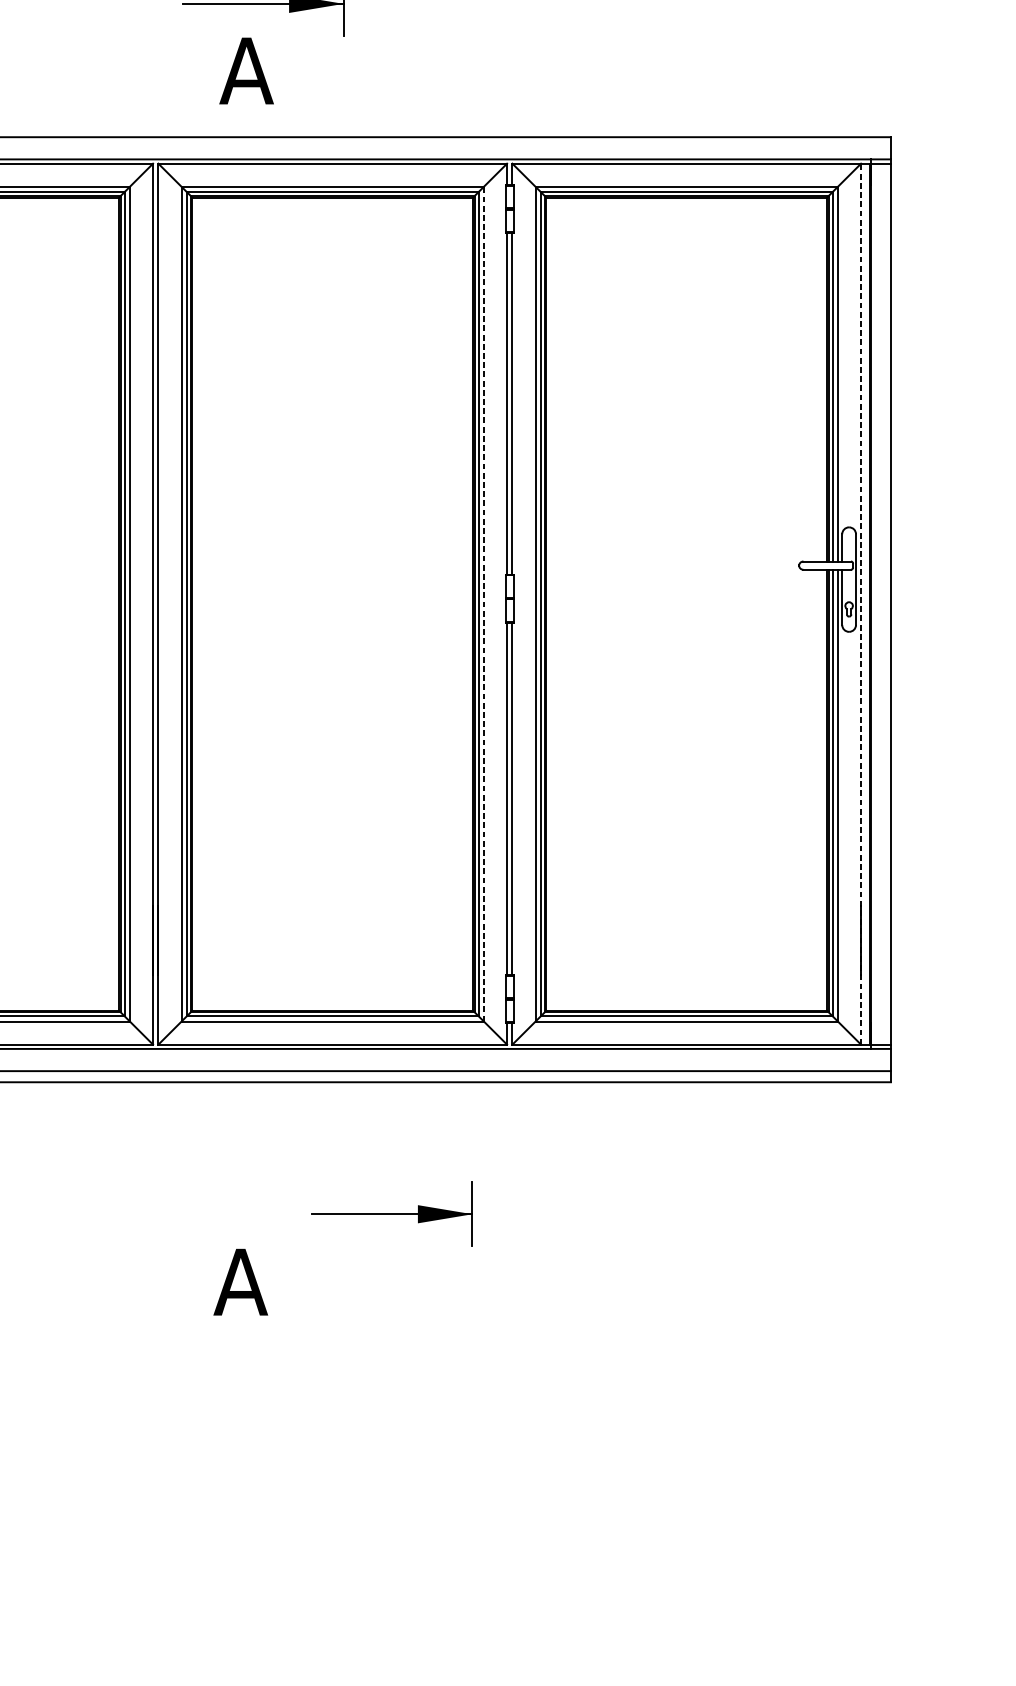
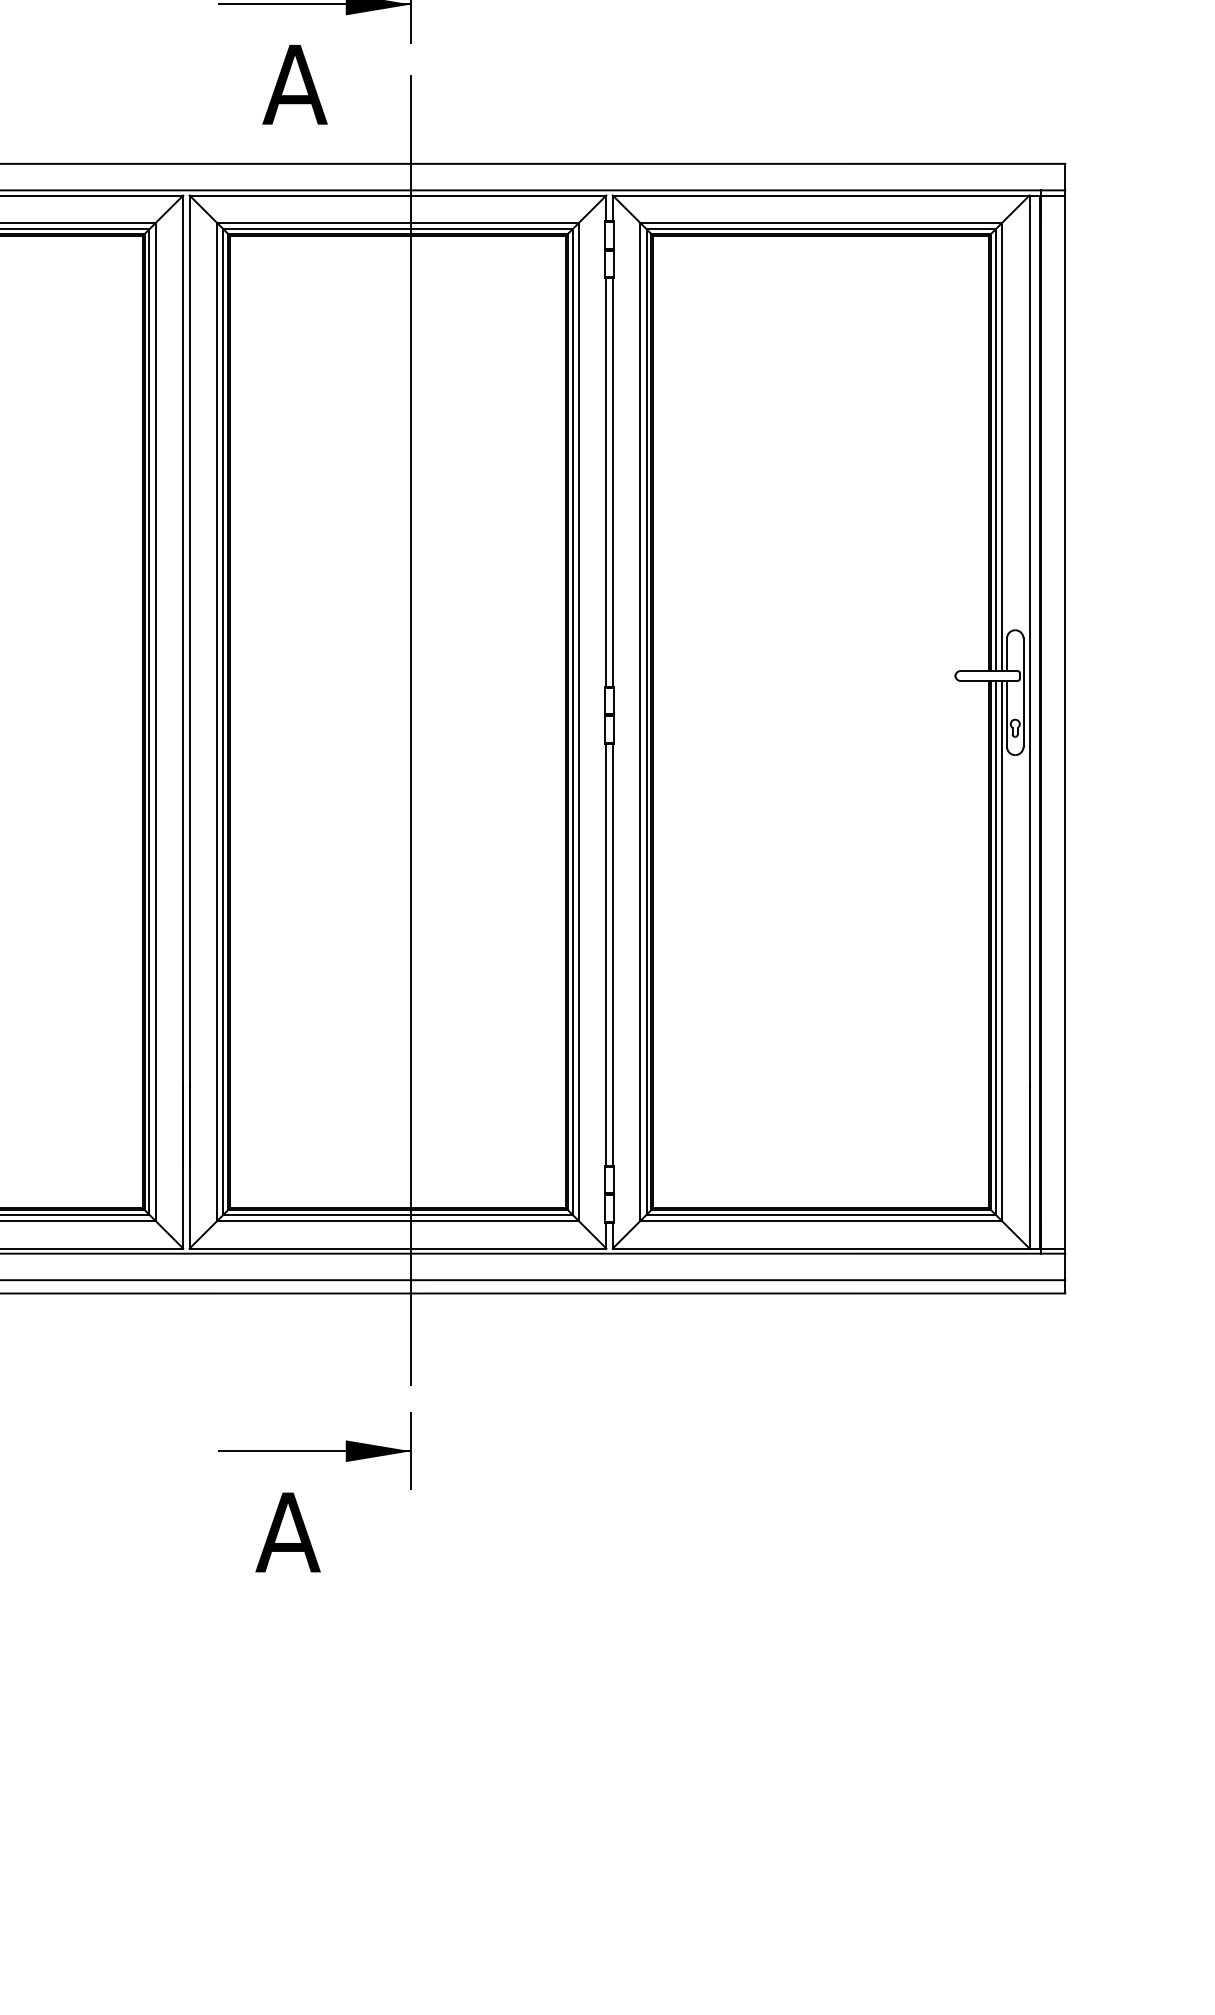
line: (483, 604) -> (578, 722), dashed -> solid
line: (861, 604) -> (1029, 722), dashed -> solid
line: (344, 610) -> (411, 729), added
part: (391, 1213) -> (314, 1450), moved

